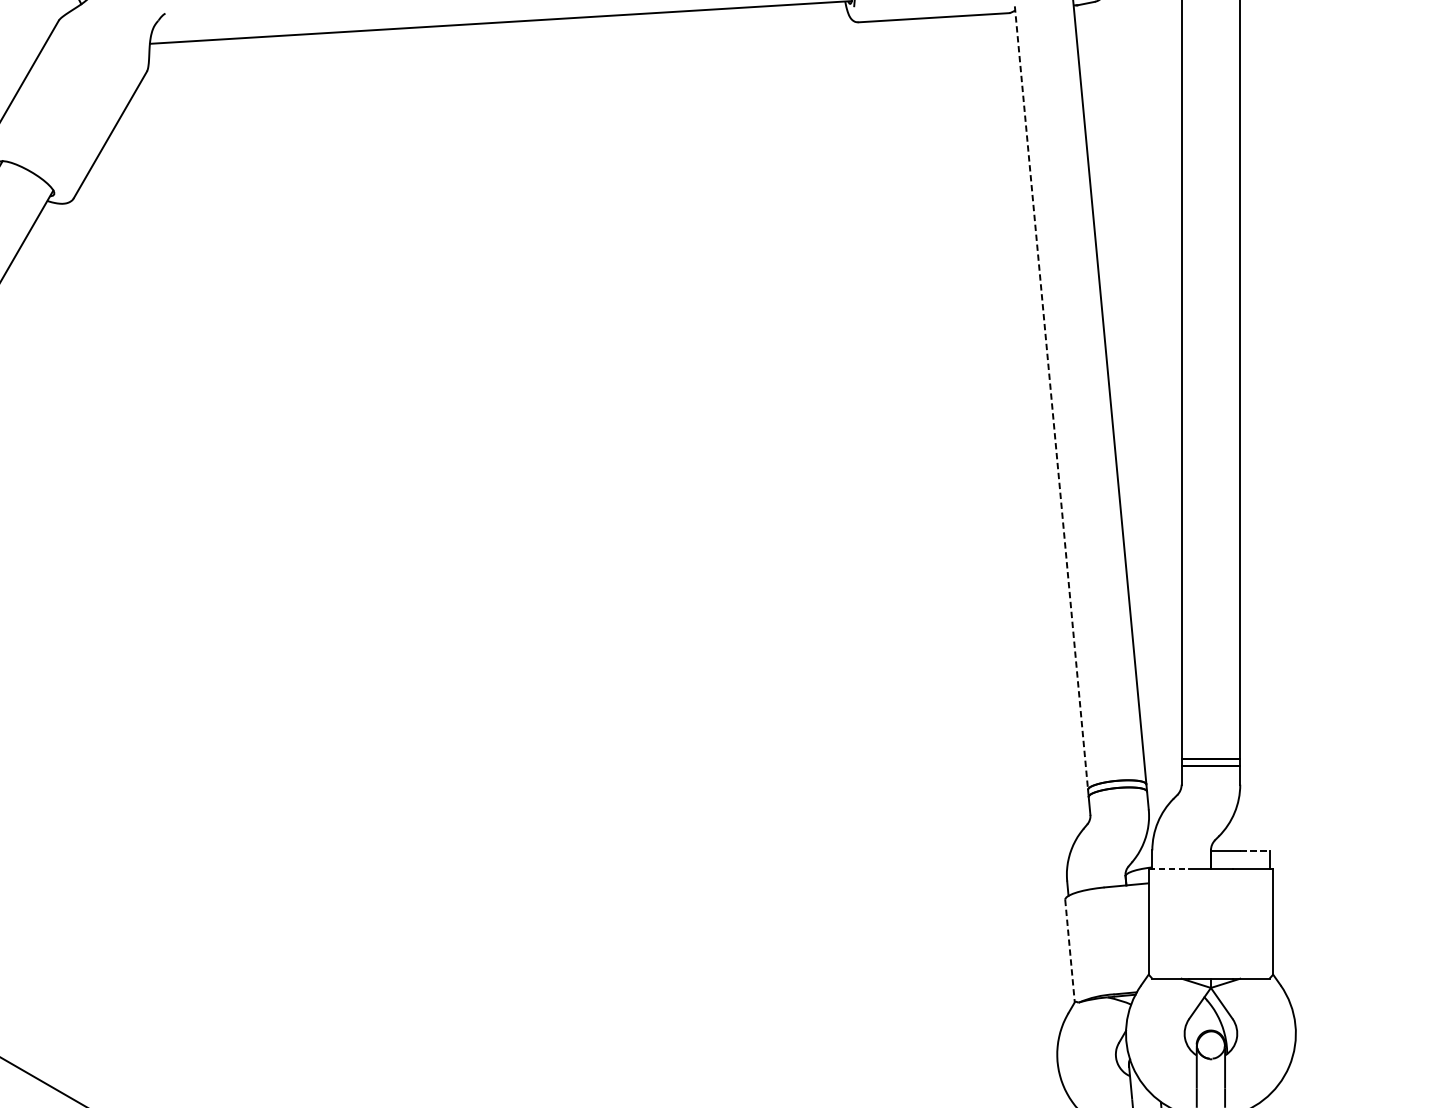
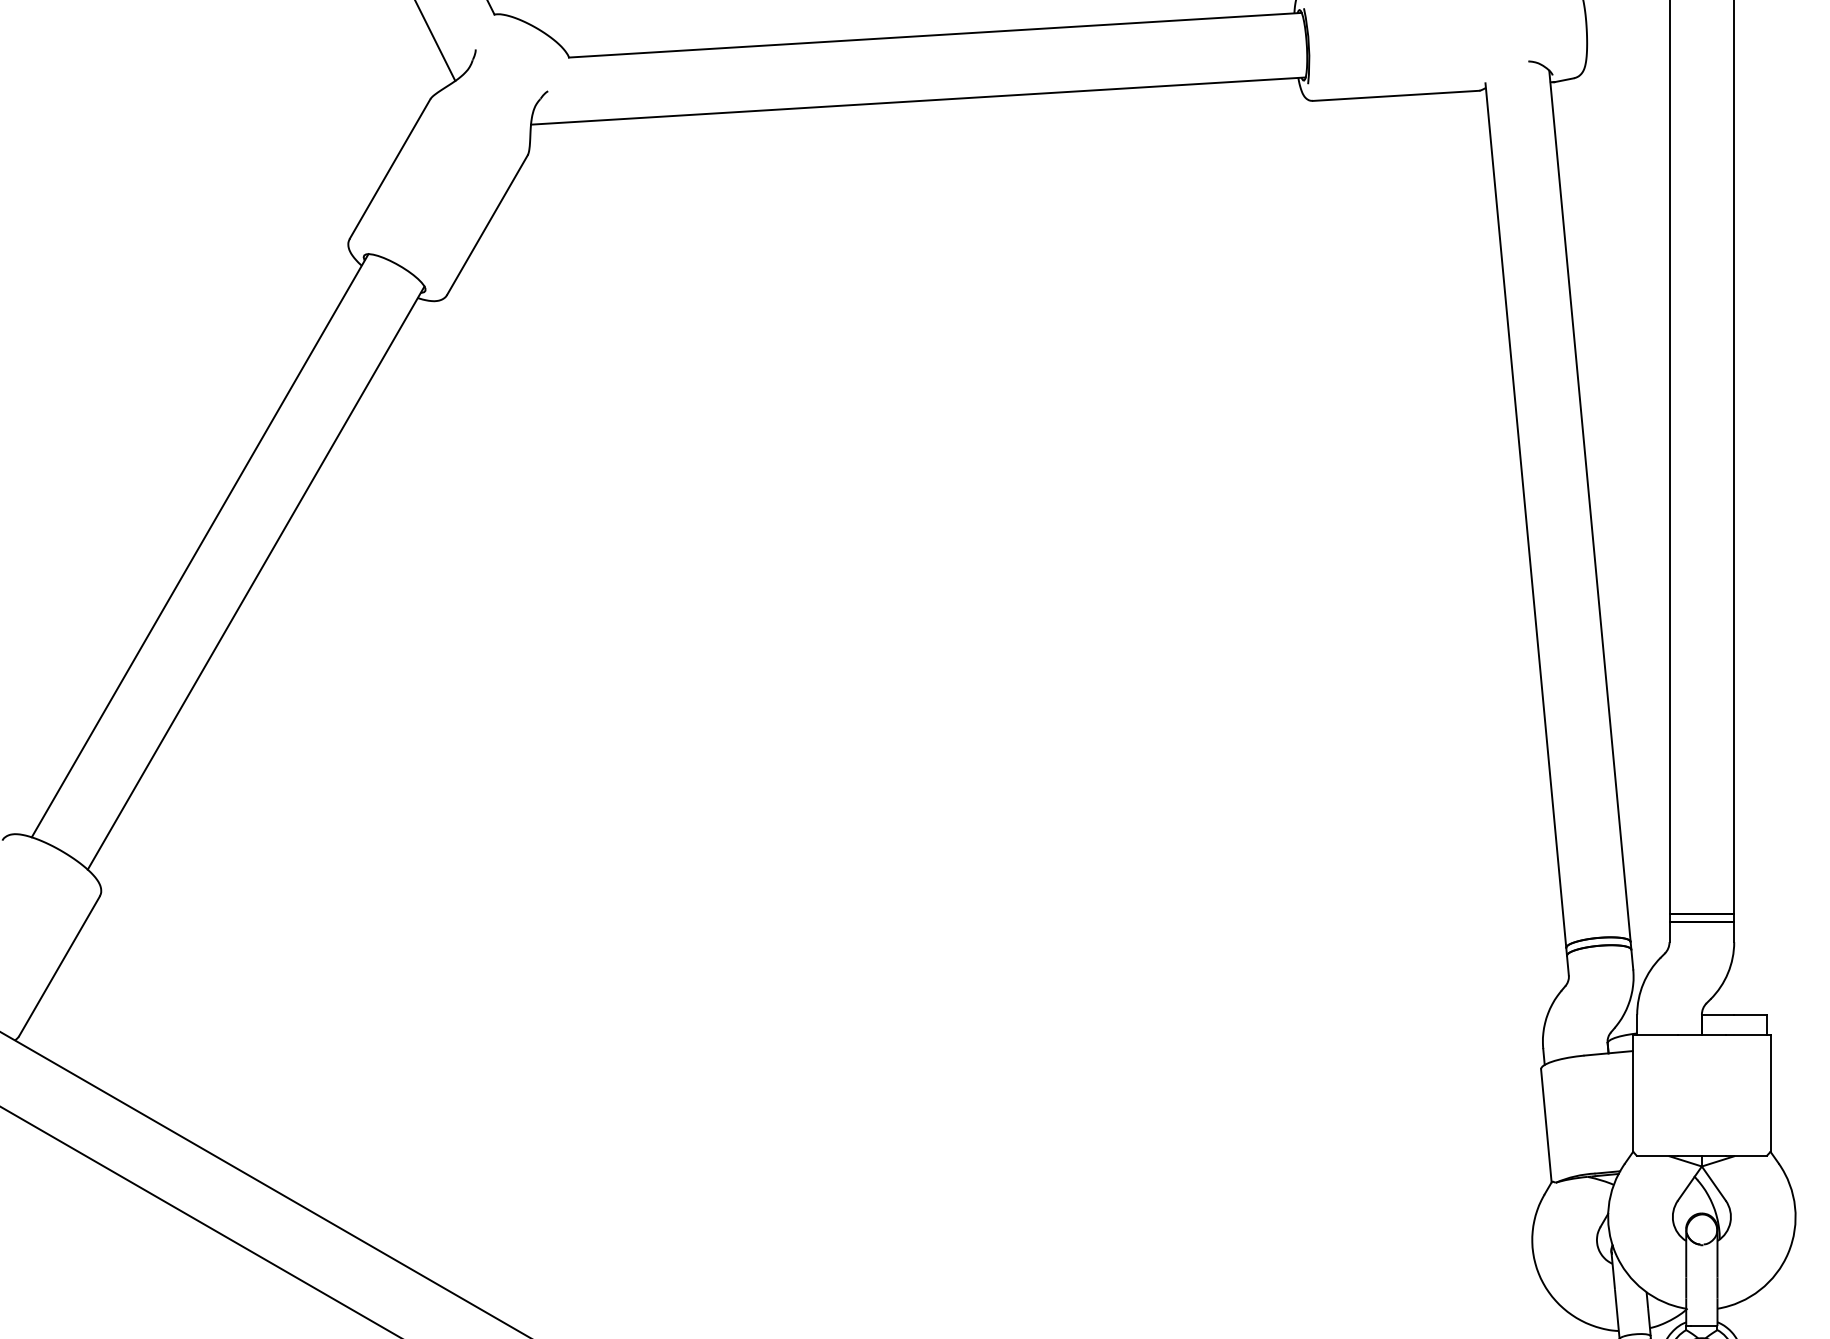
line: (1051, 398) -> (1525, 516), dashed -> solid
line: (1255, 850) -> (1750, 1014), dashed -> solid
line: (1168, 869) -> (1655, 1035), dashed -> solid
line: (1070, 950) -> (1546, 1125), dashed -> solid

